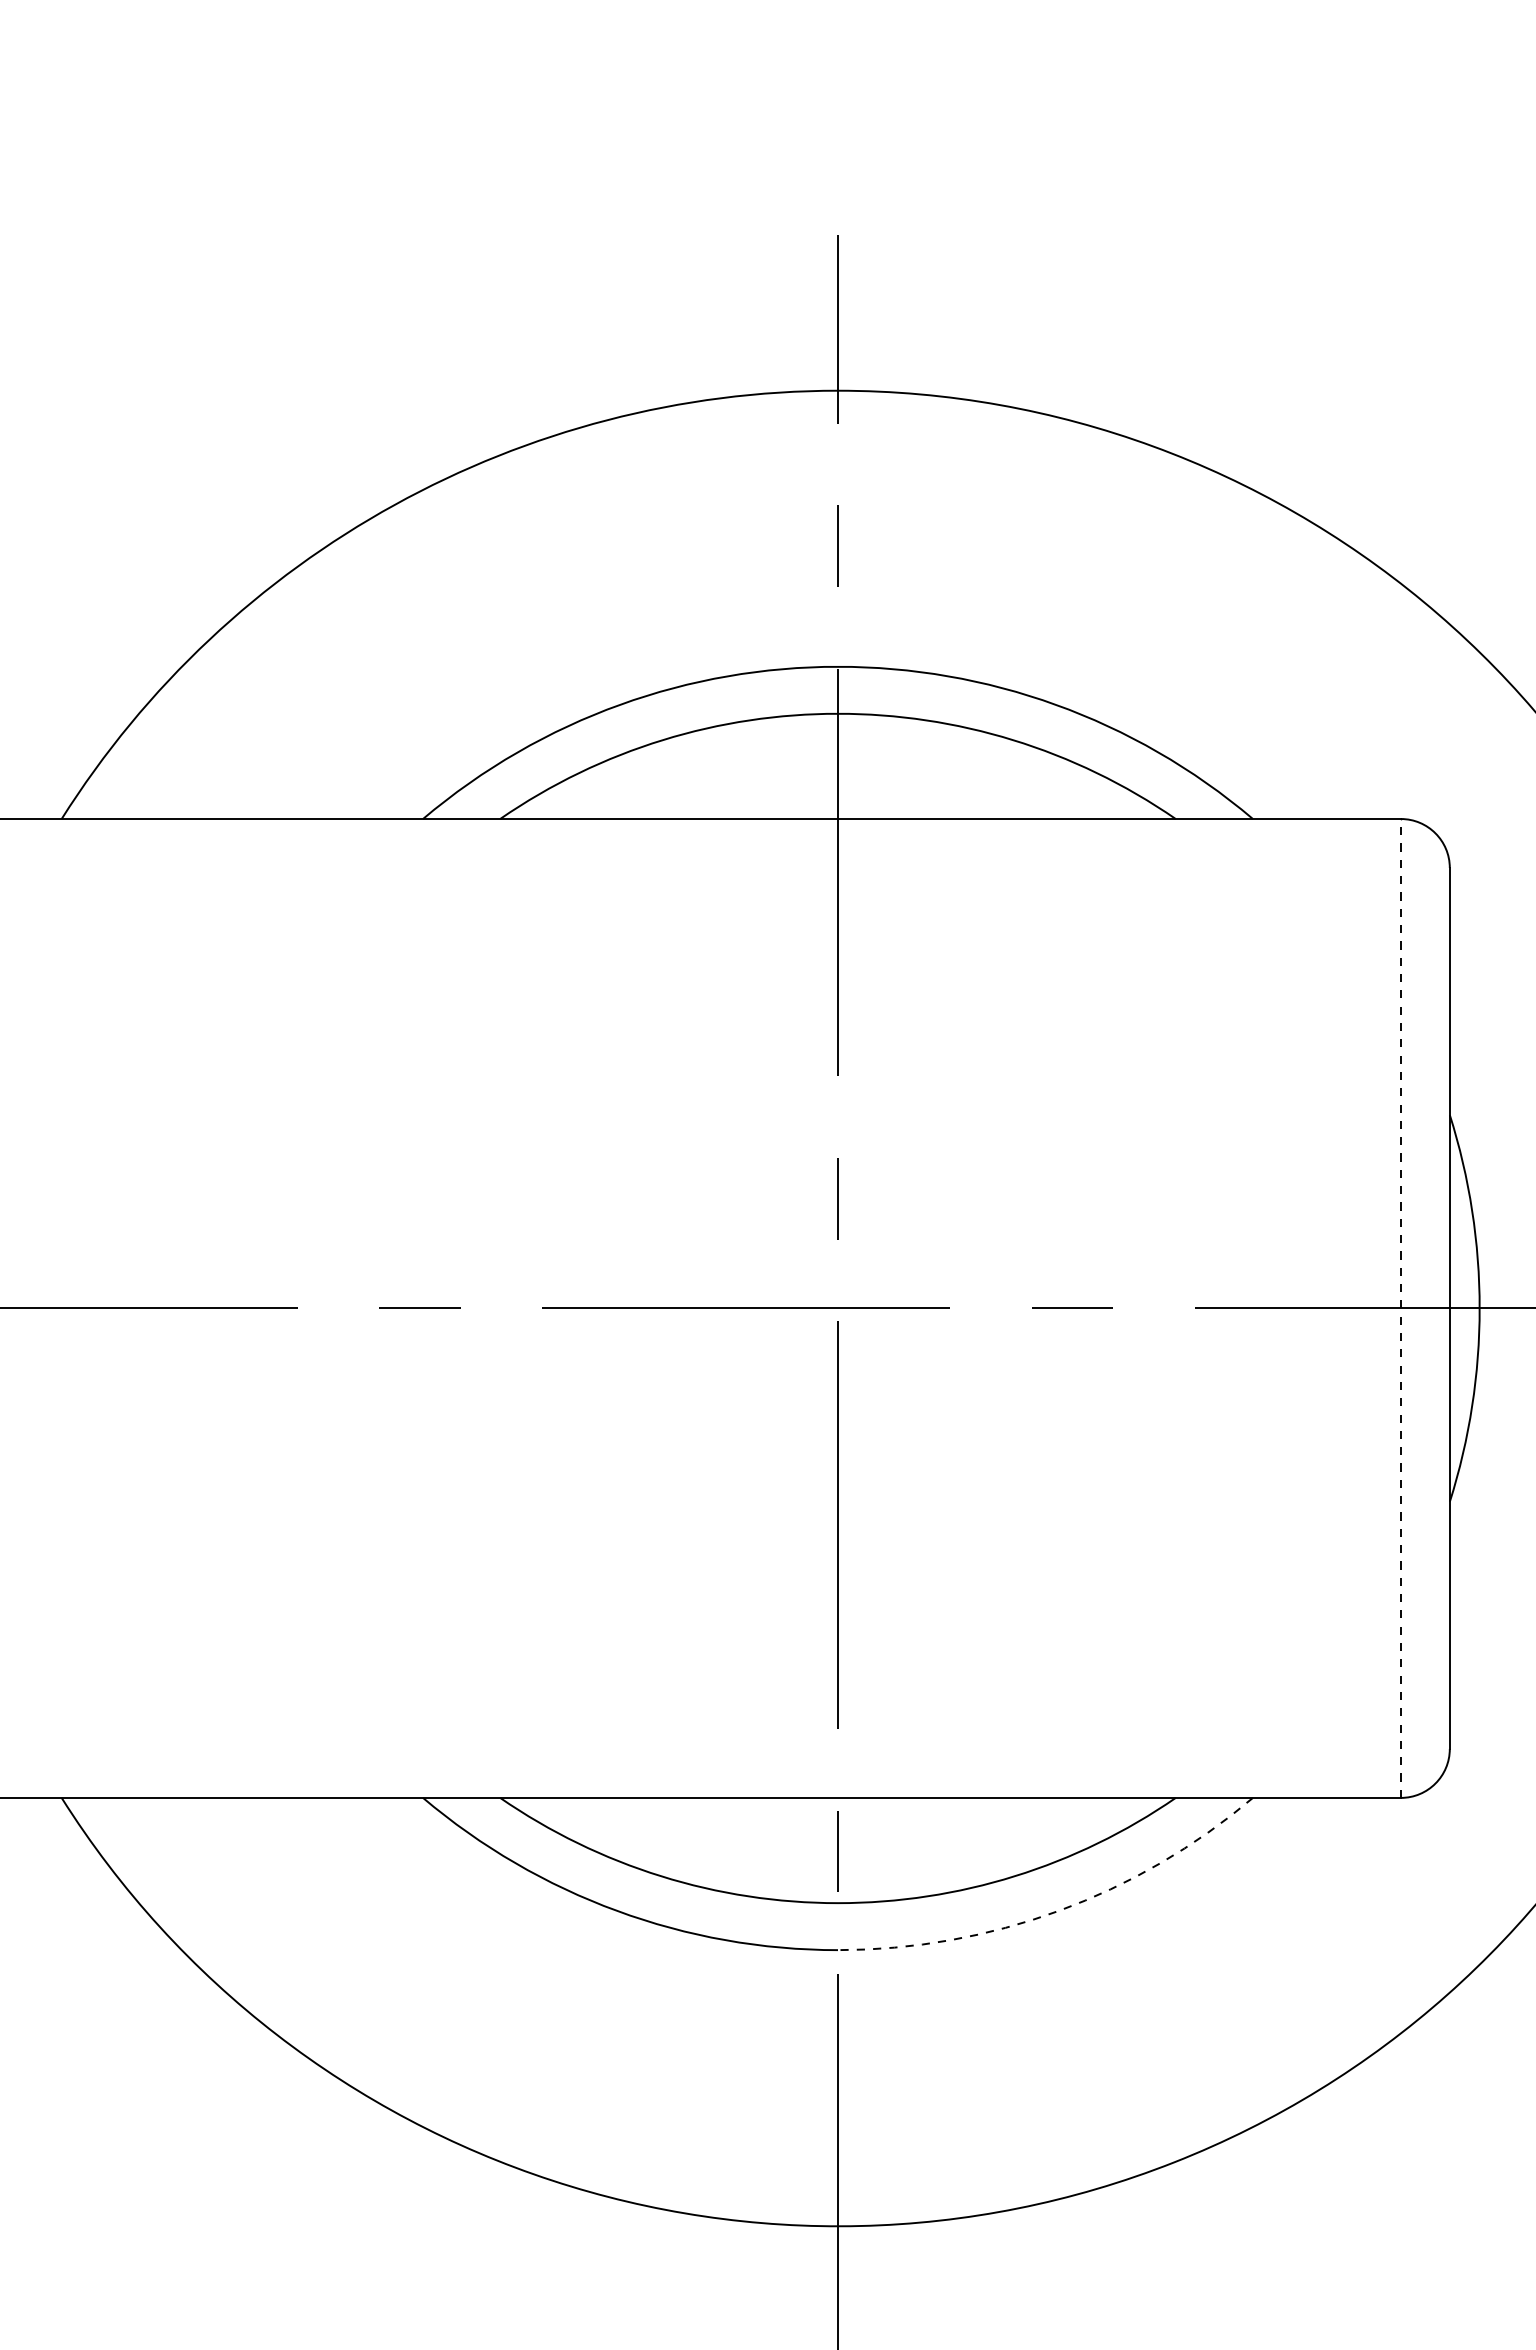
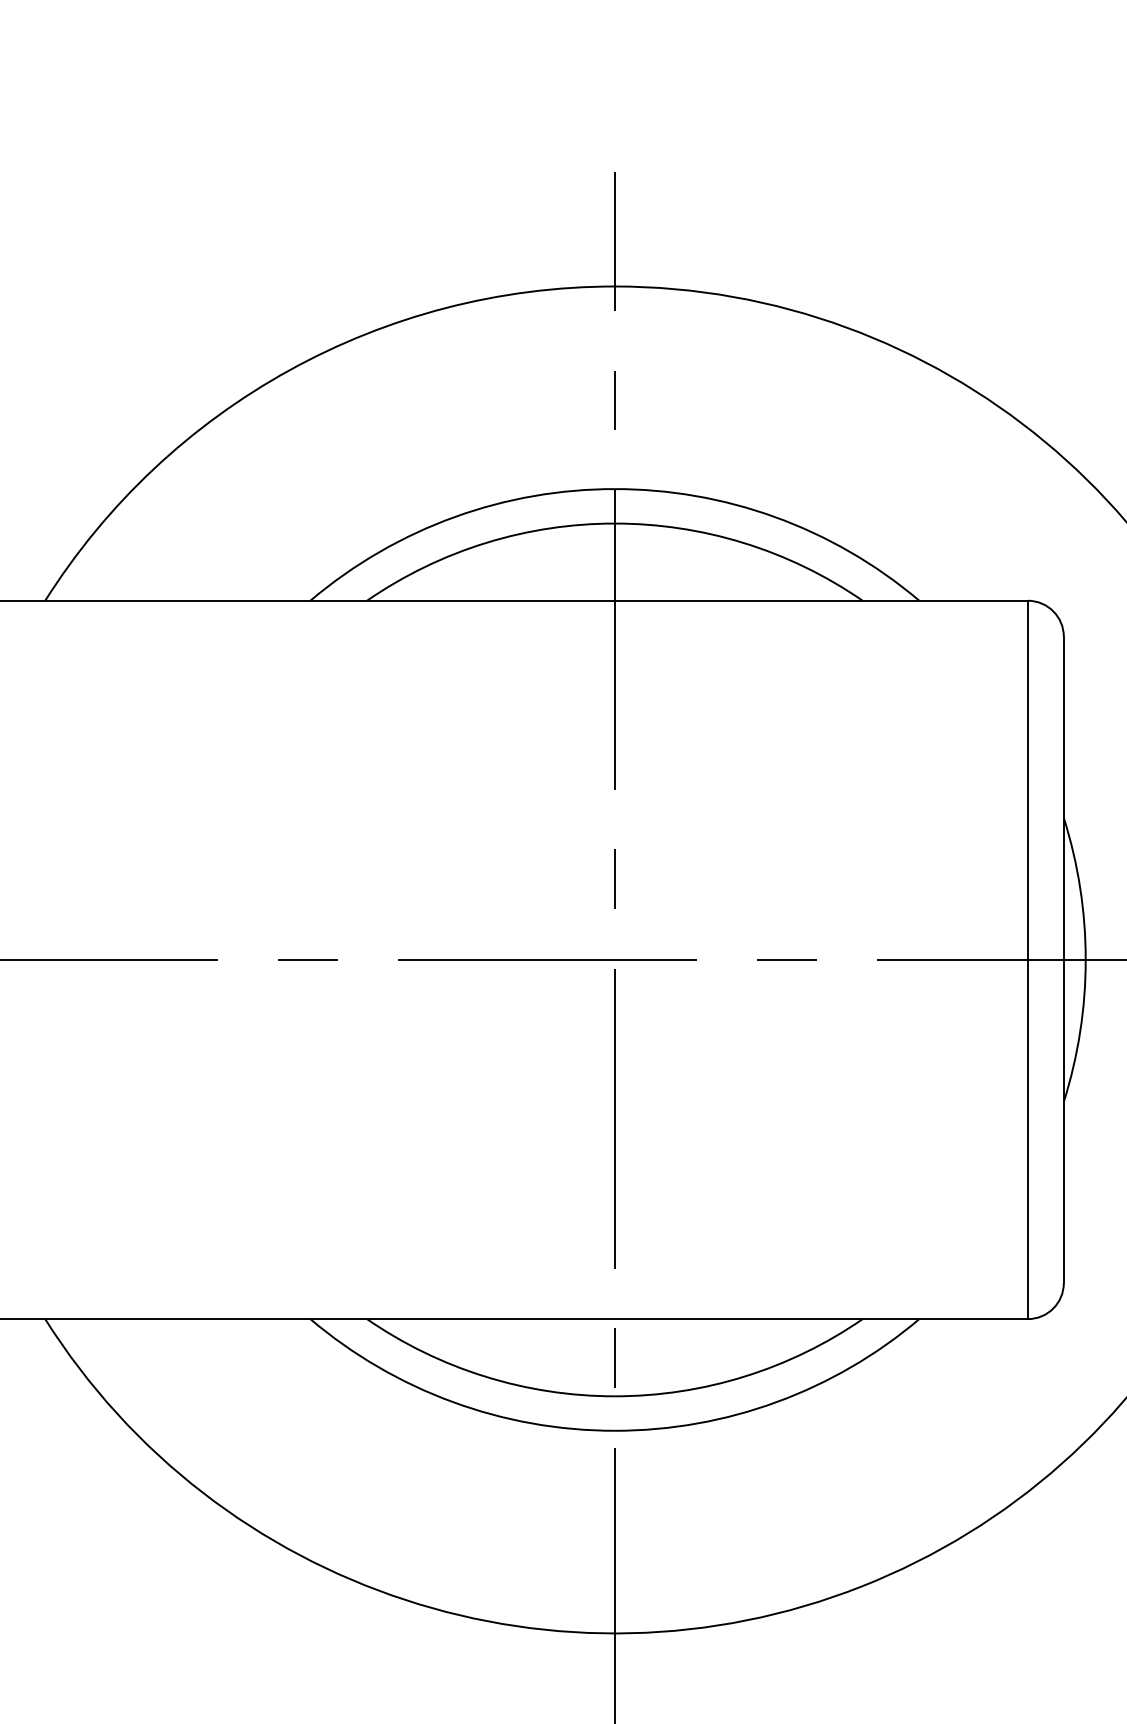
line: (1400, 1307) -> (1027, 959), dashed -> solid
arc: (1058, 1910) -> (776, 1401), dashed -> solid

